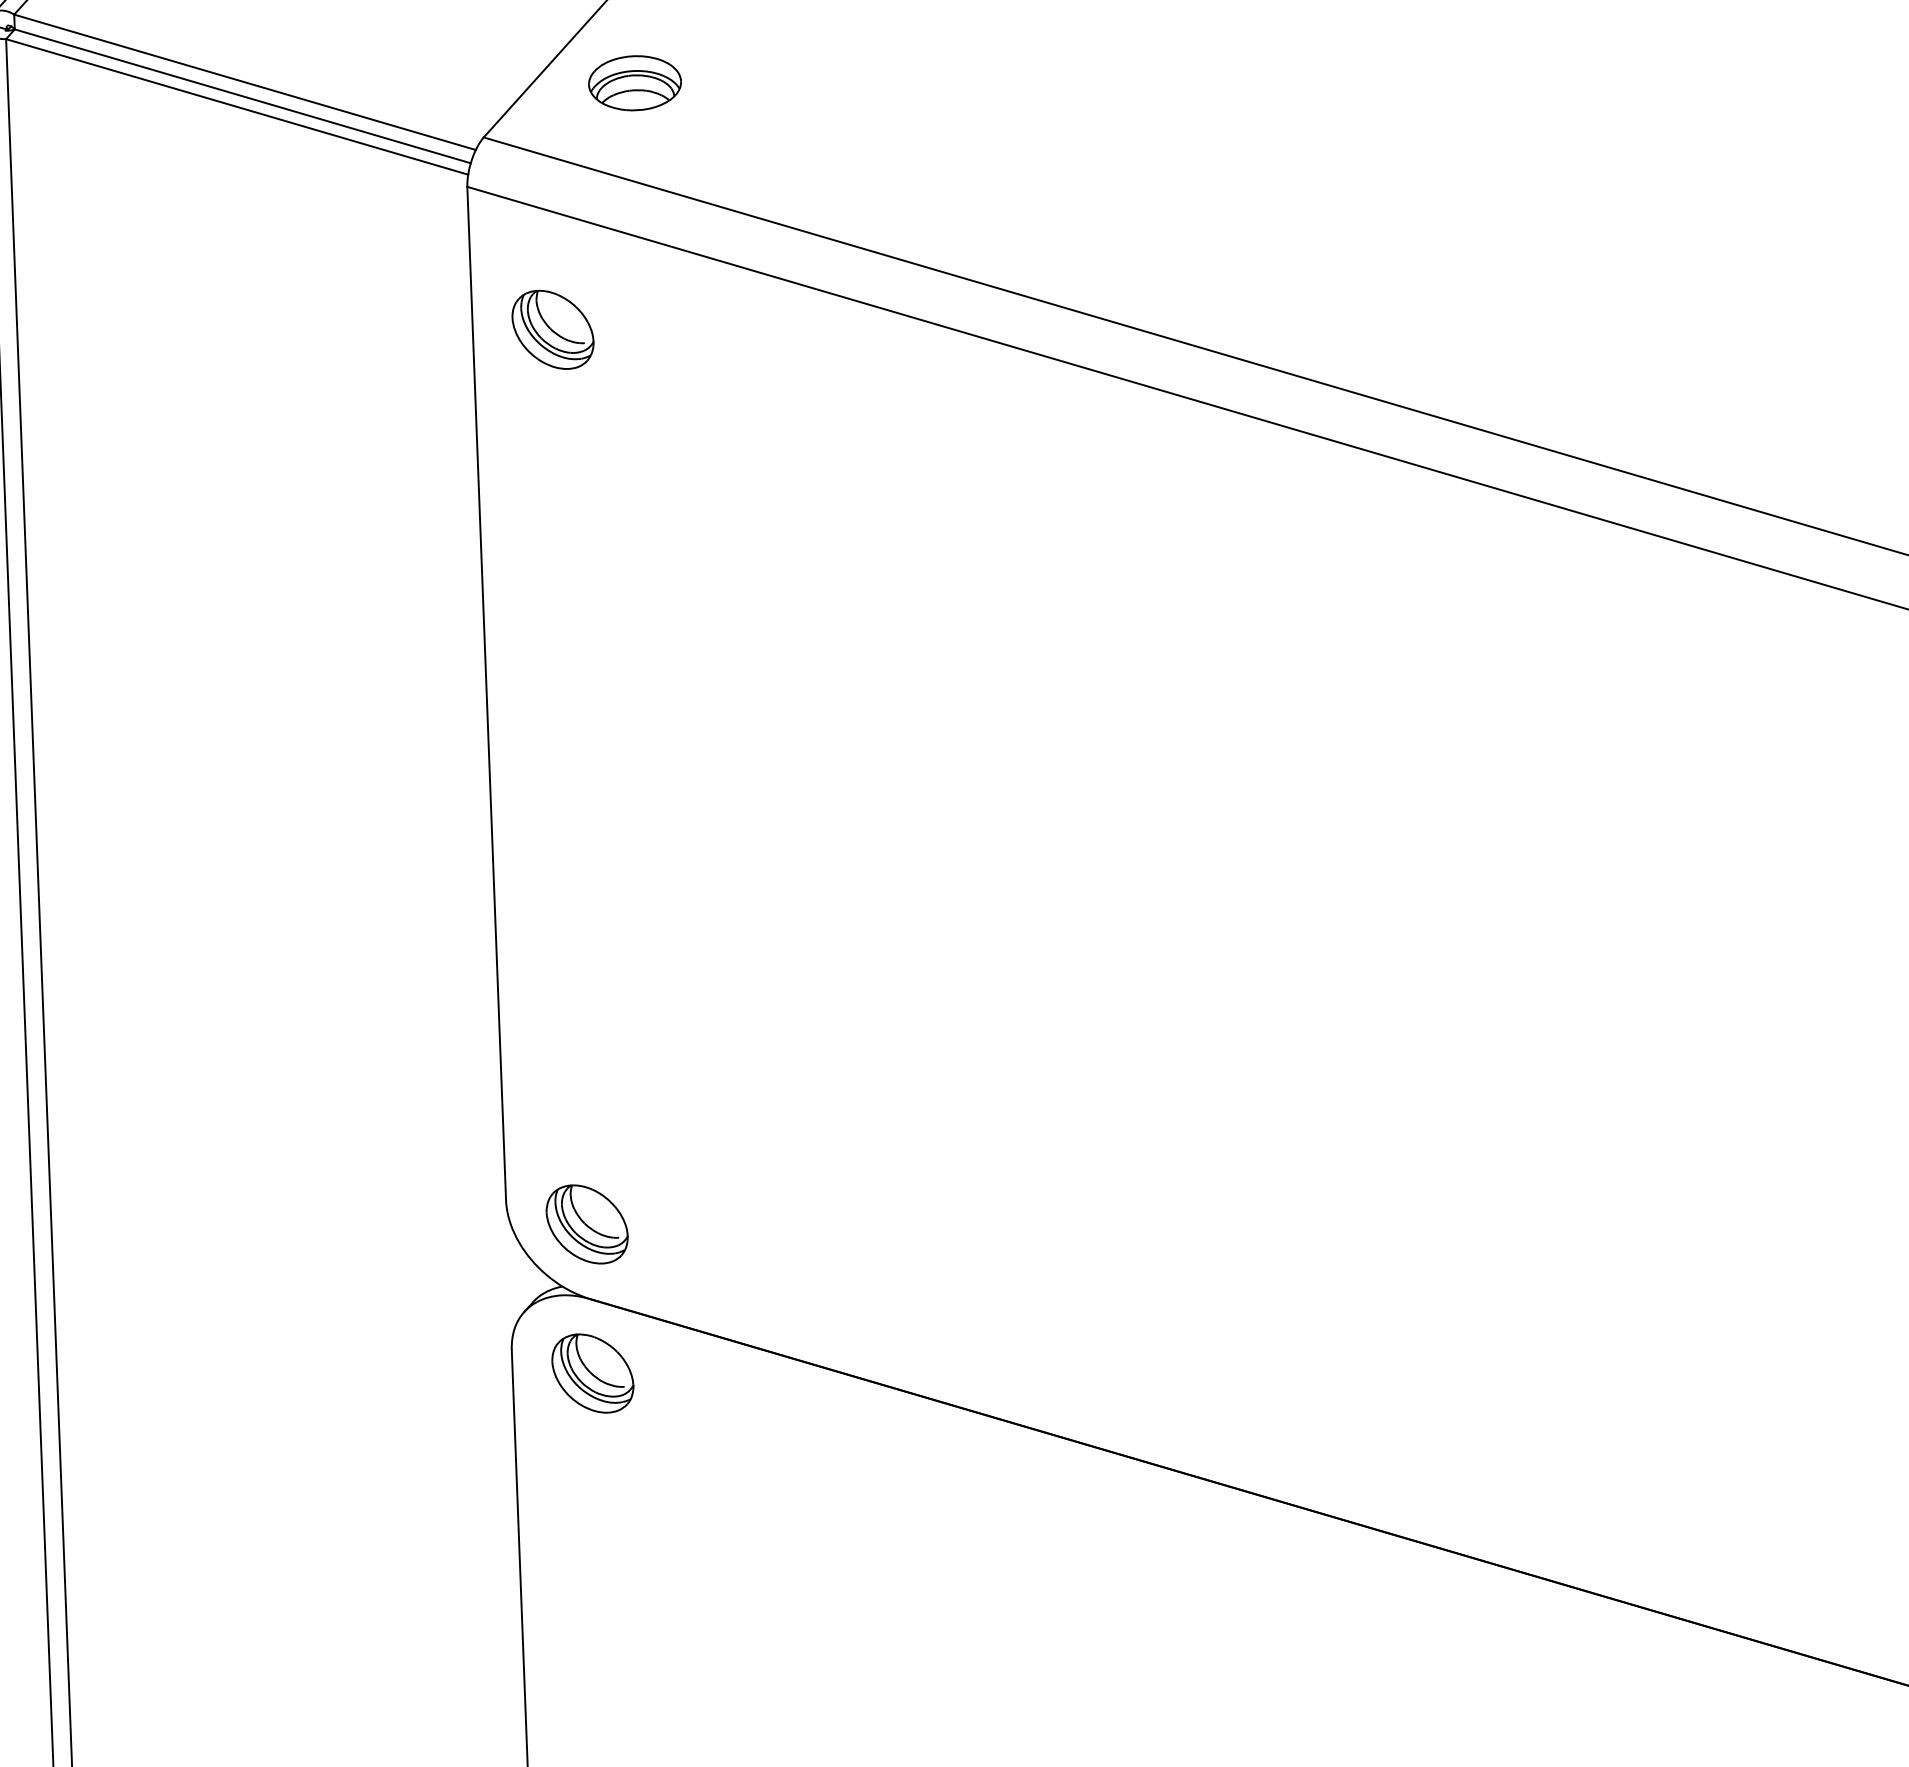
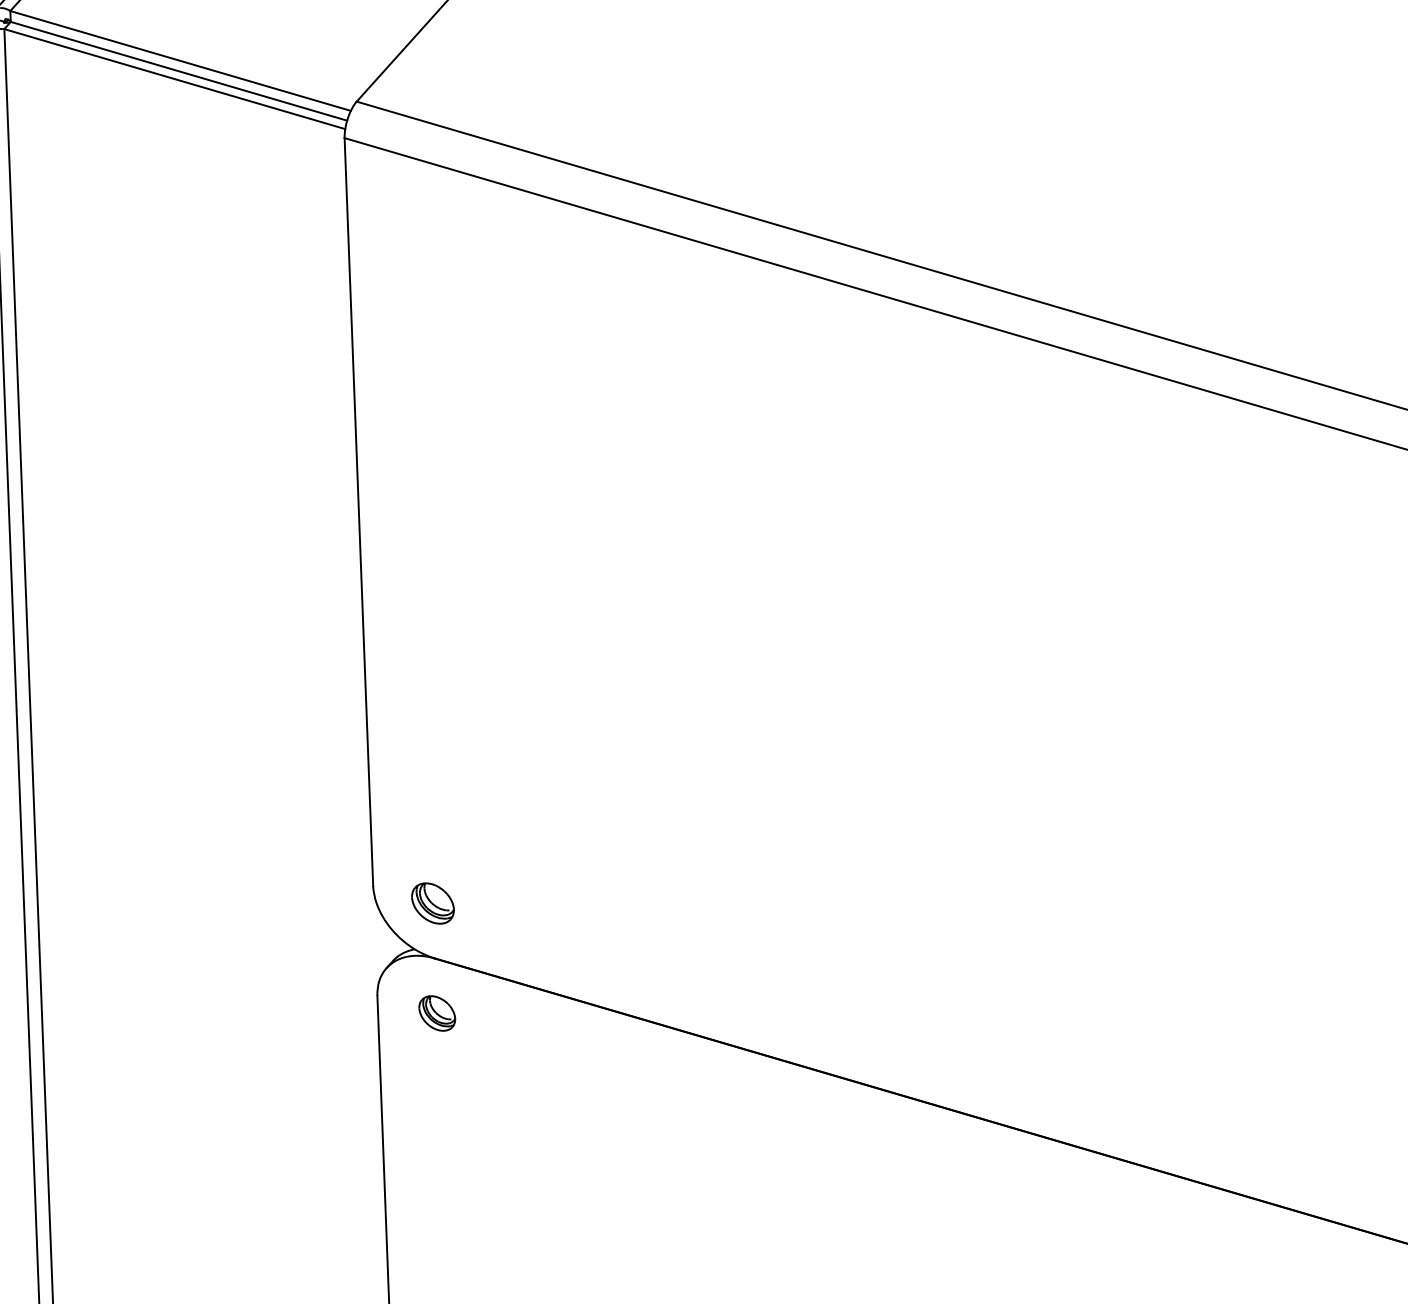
part: (634, 83) -> (467, 61), removed
part: (552, 329) -> (407, 243), removed
part: (586, 1224) -> (432, 903), size x0.7
part: (592, 1373) -> (436, 1013), size x0.6

